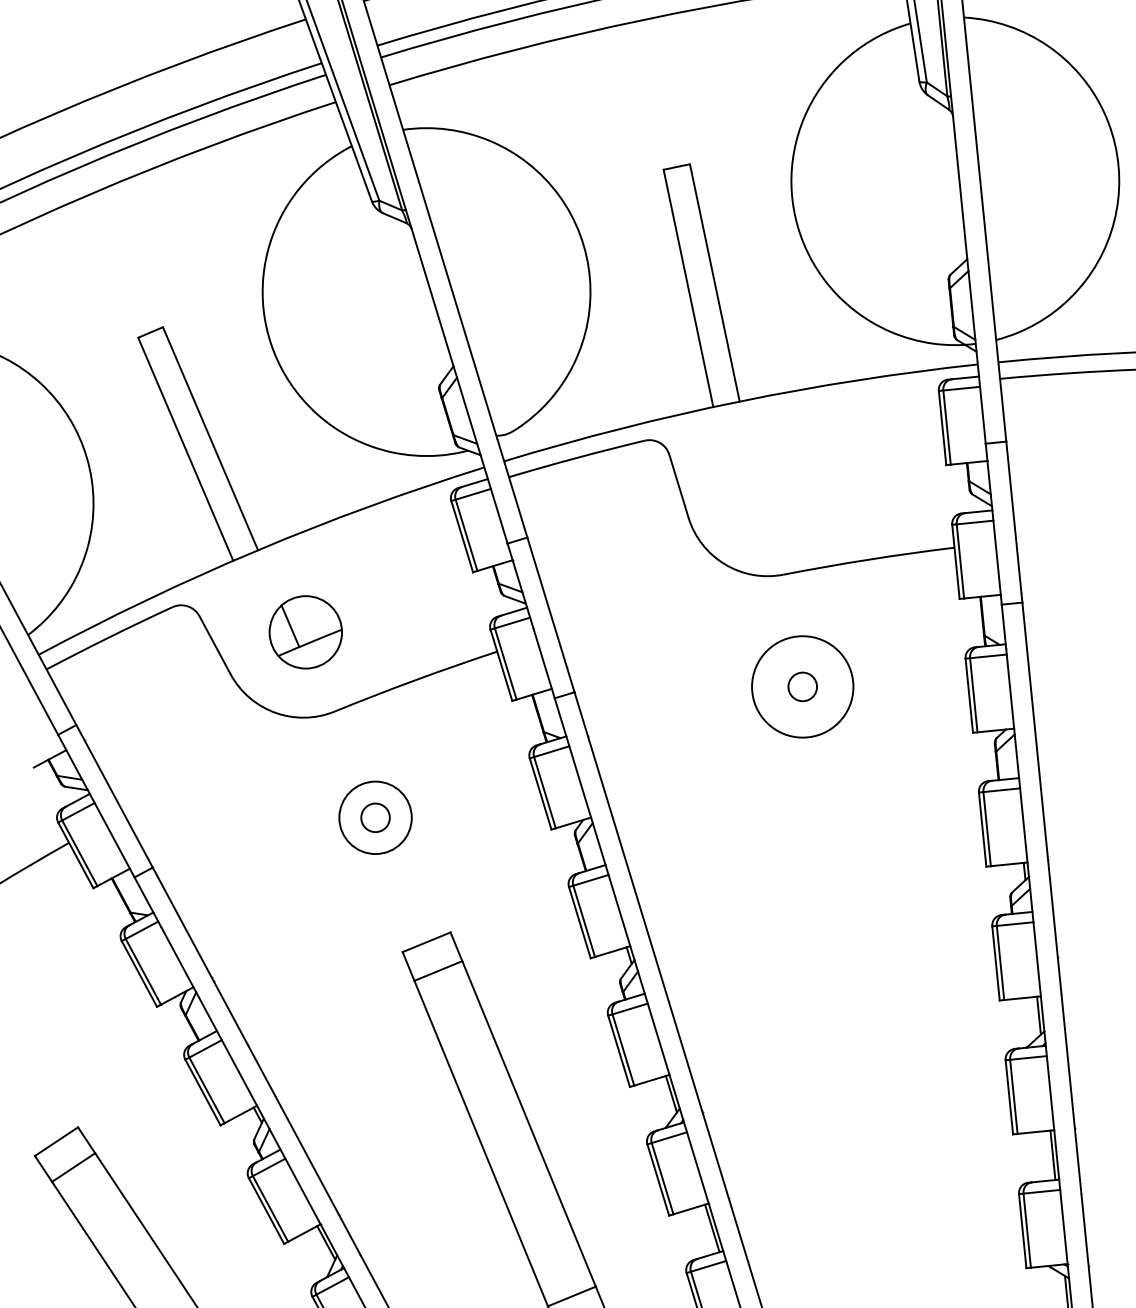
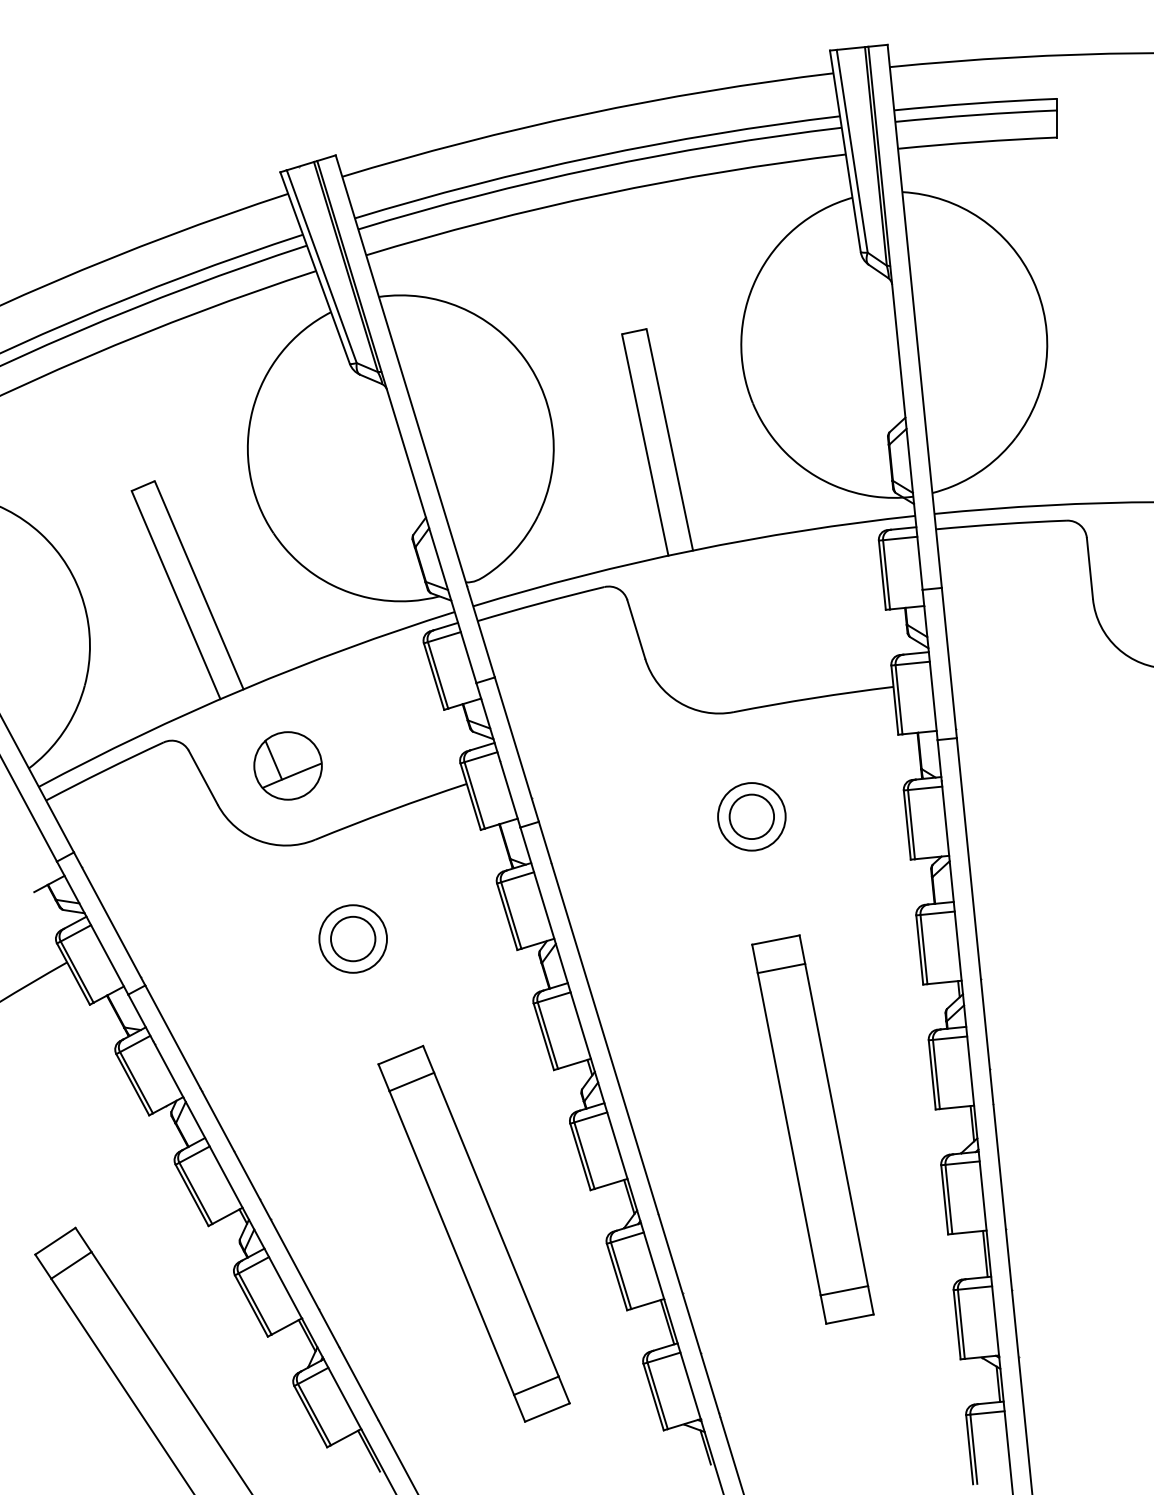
circle: (802, 686) -> (751, 816), size x0.71
circle: (802, 686) -> (751, 816), size x1.67
circle: (375, 817) -> (353, 938), size x1.67
part: (867, 1021) -> (812, 1129), added

